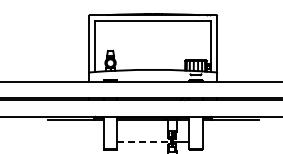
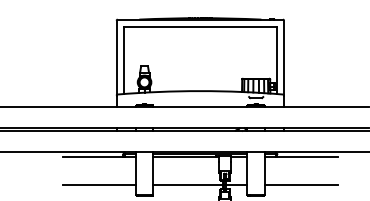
line: (75, 141) -> (98, 184), added
line: (143, 141) -> (187, 184), dashed -> solid
line: (230, 141) -> (301, 184), added

